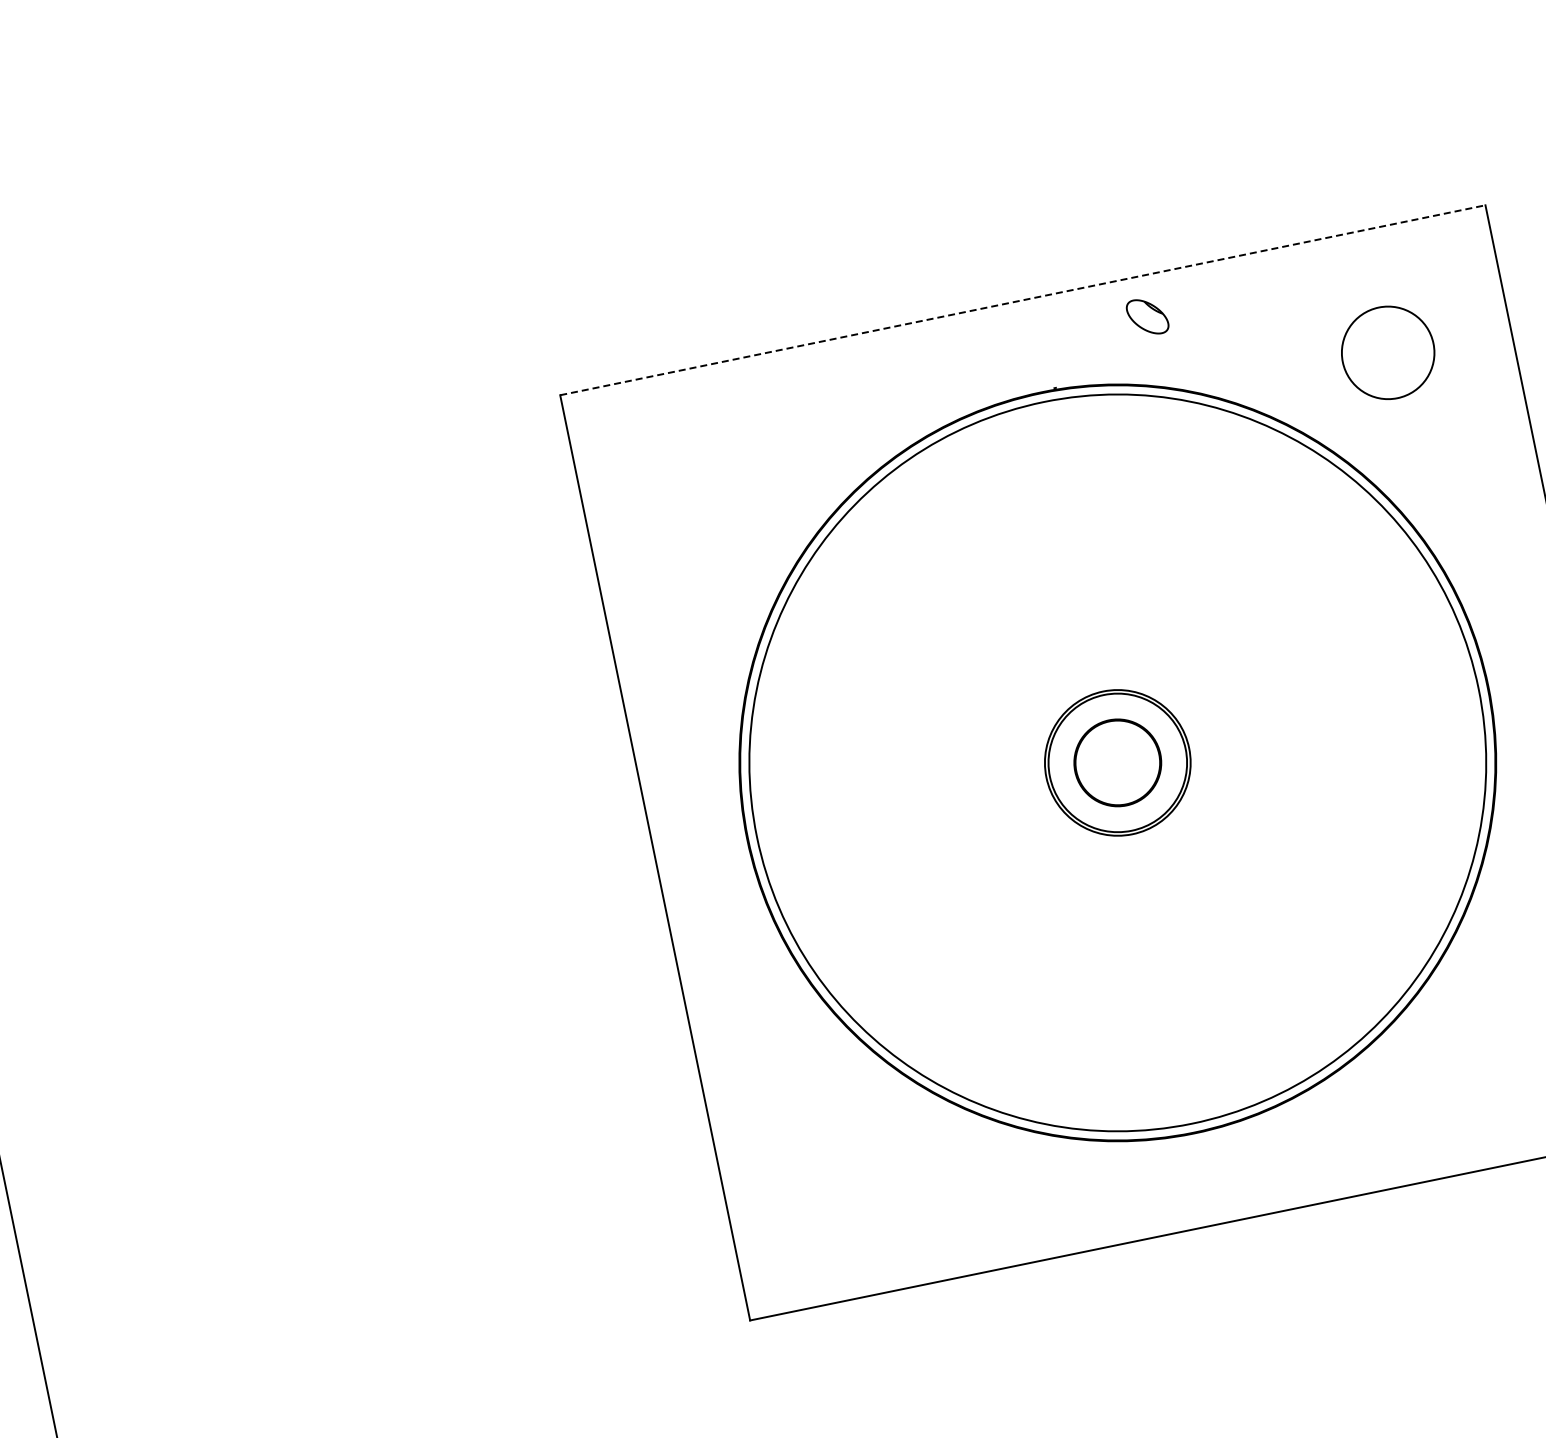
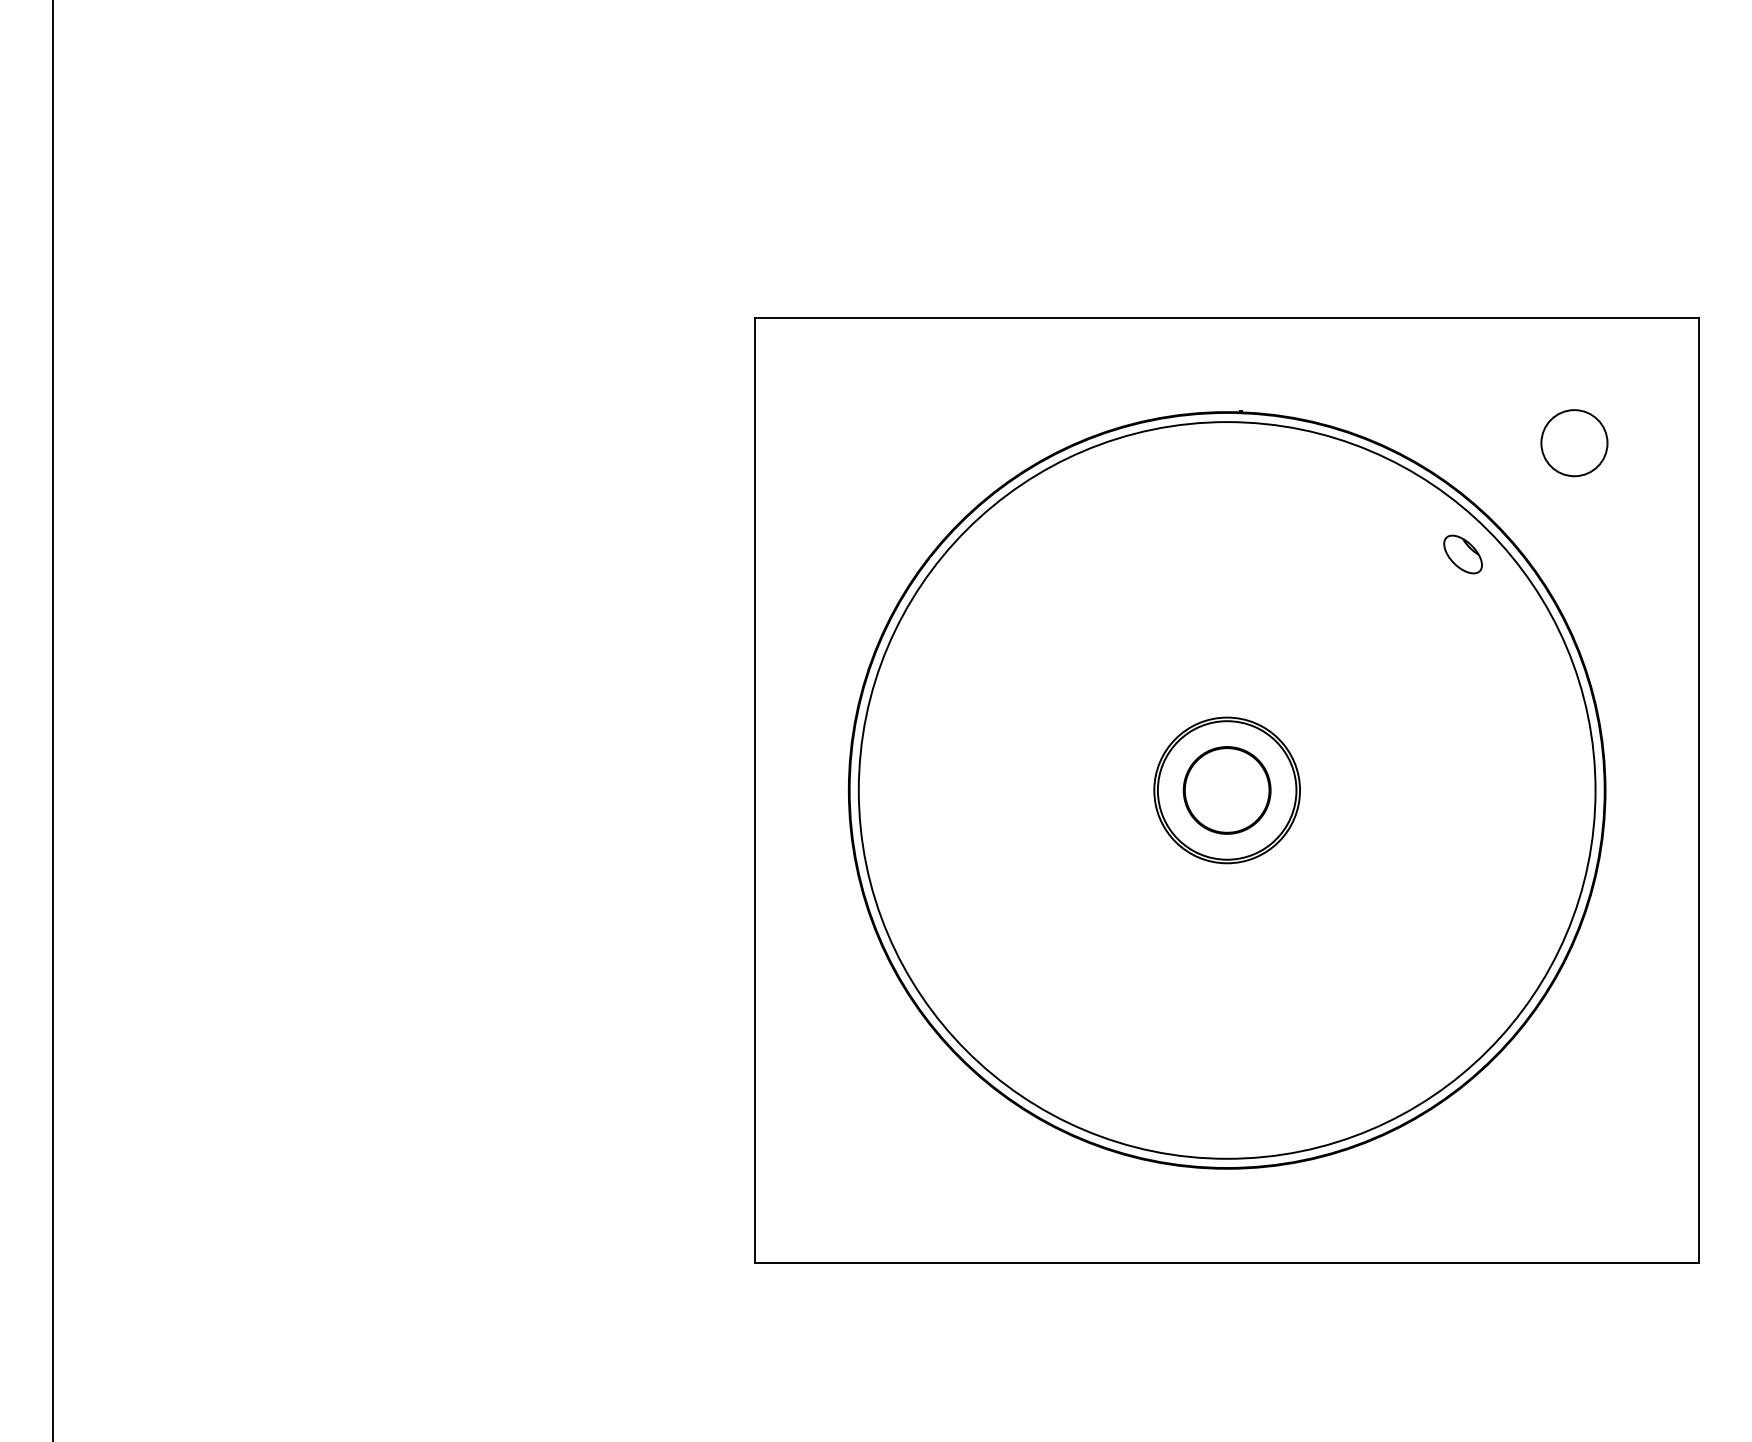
line: (1023, 300) -> (1227, 318), dashed -> solid
part: (1147, 316) -> (1462, 554), moved
circle: (1388, 353) -> (1574, 443), size x0.71

